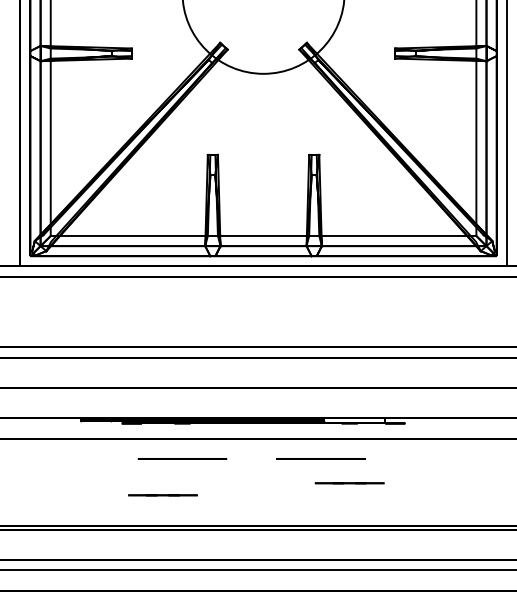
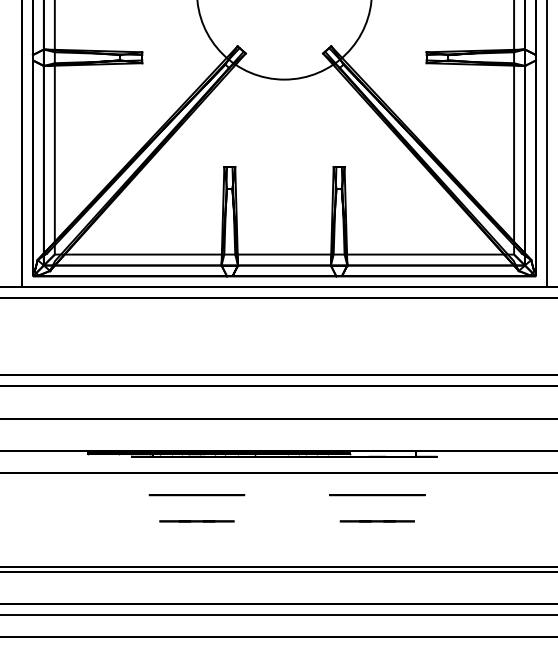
circle: (321, 459) -> (377, 495), moved
line: (162, 495) -> (196, 521), moved

